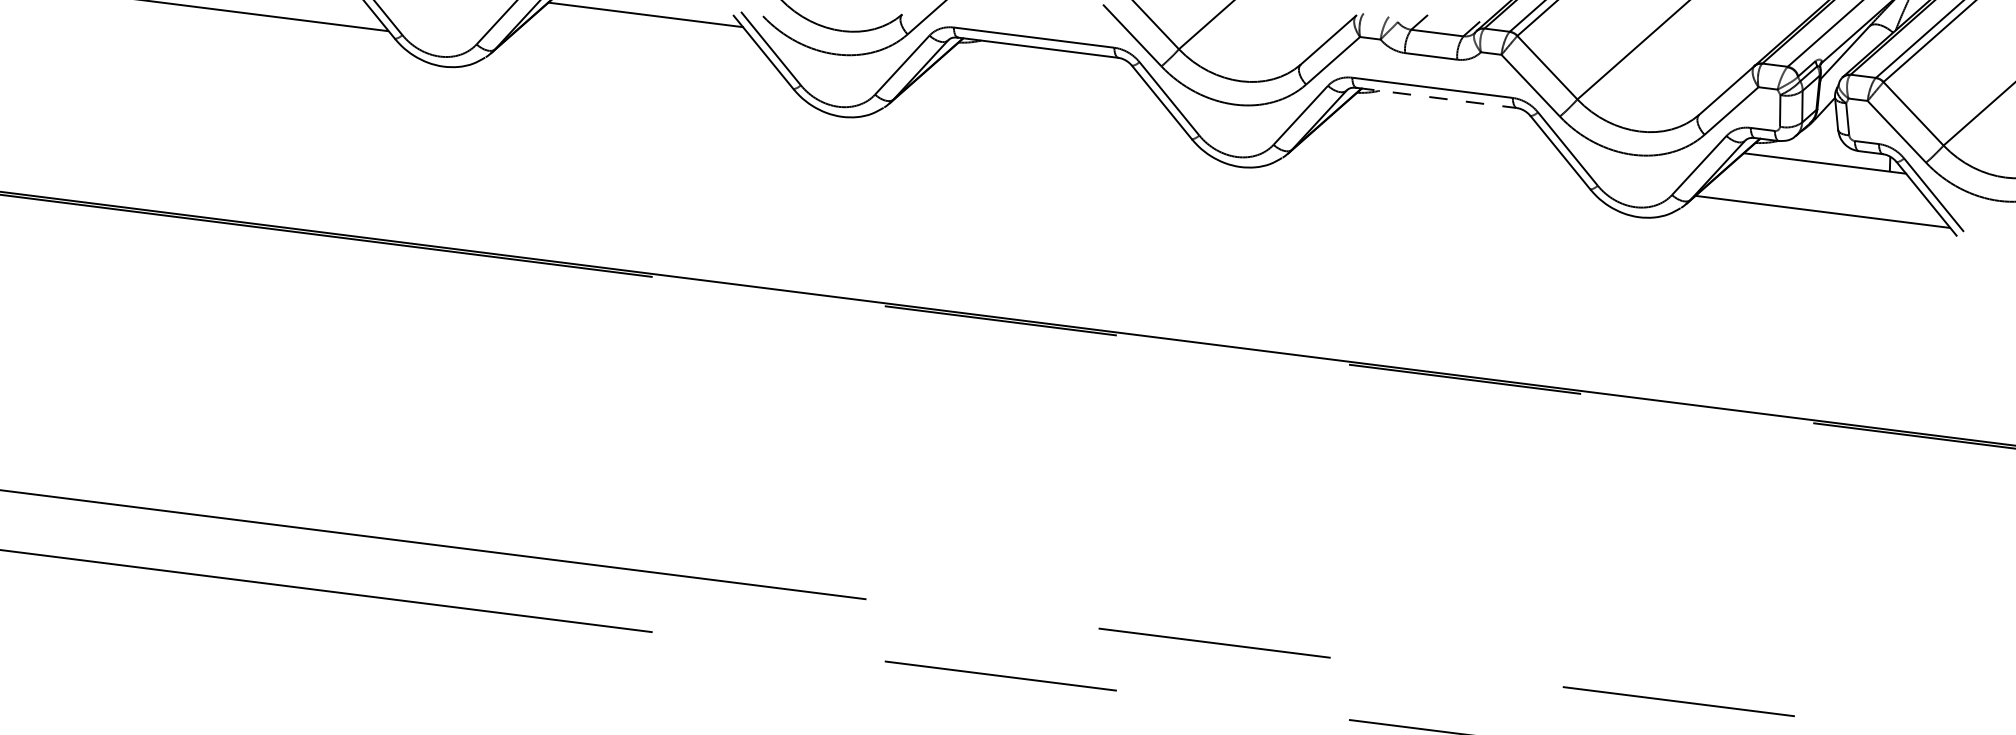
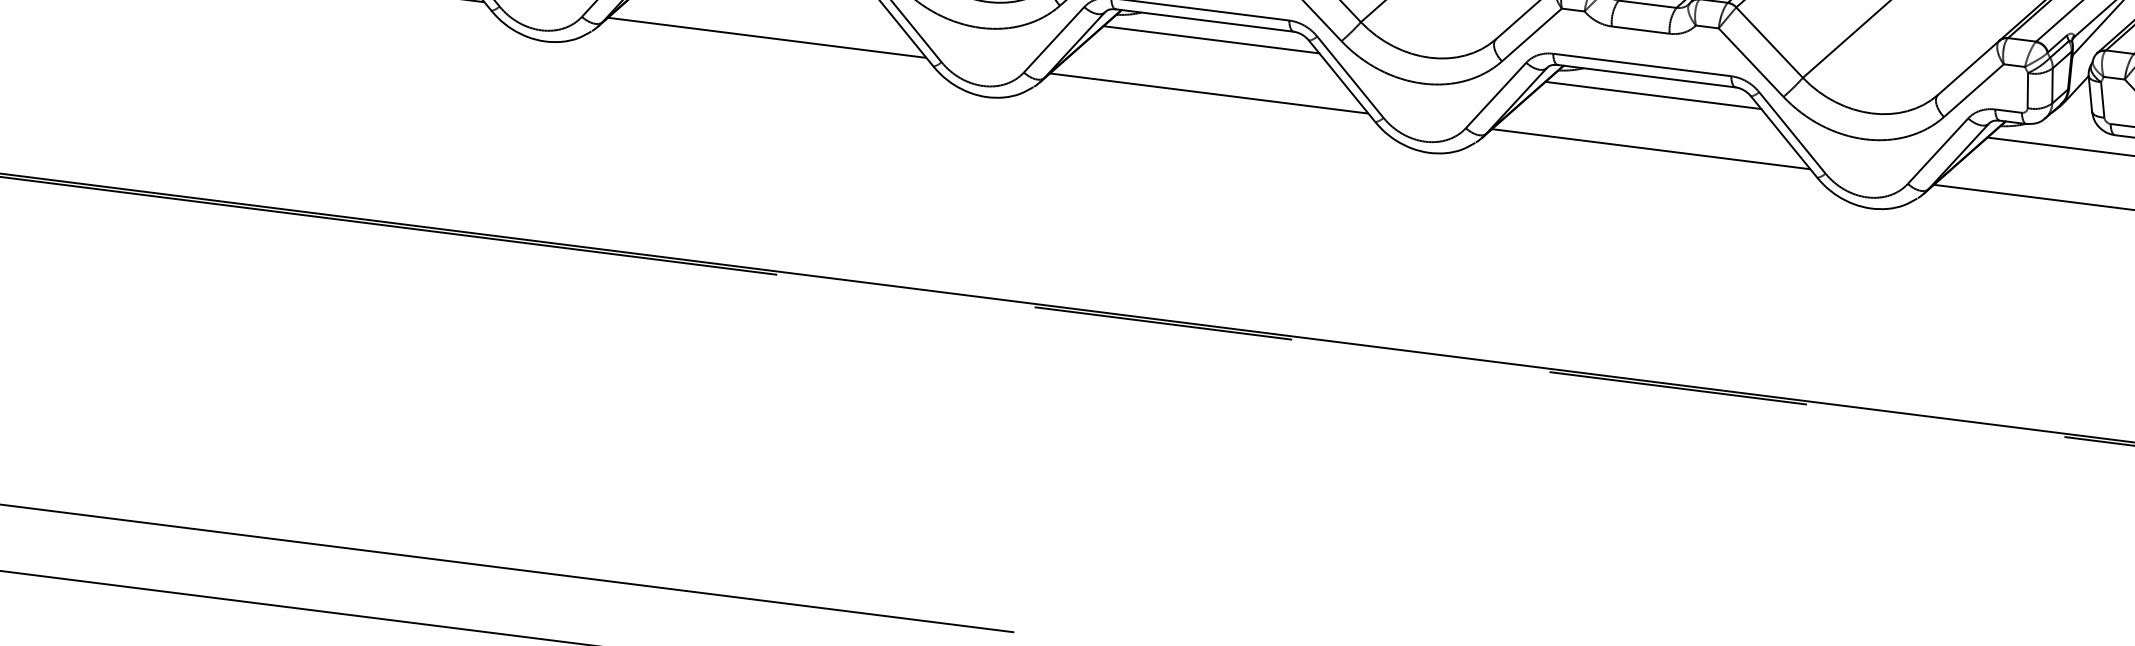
line: (643, 63) -> (767, 38), added
line: (1043, 64) -> (1210, 39), added
line: (1436, 97) -> (1646, 75), dashed -> solid
line: (1041, 113) -> (1208, 93), added
line: (1442, 115) -> (1653, 95), added
line: (1440, 163) -> (1651, 148), added

